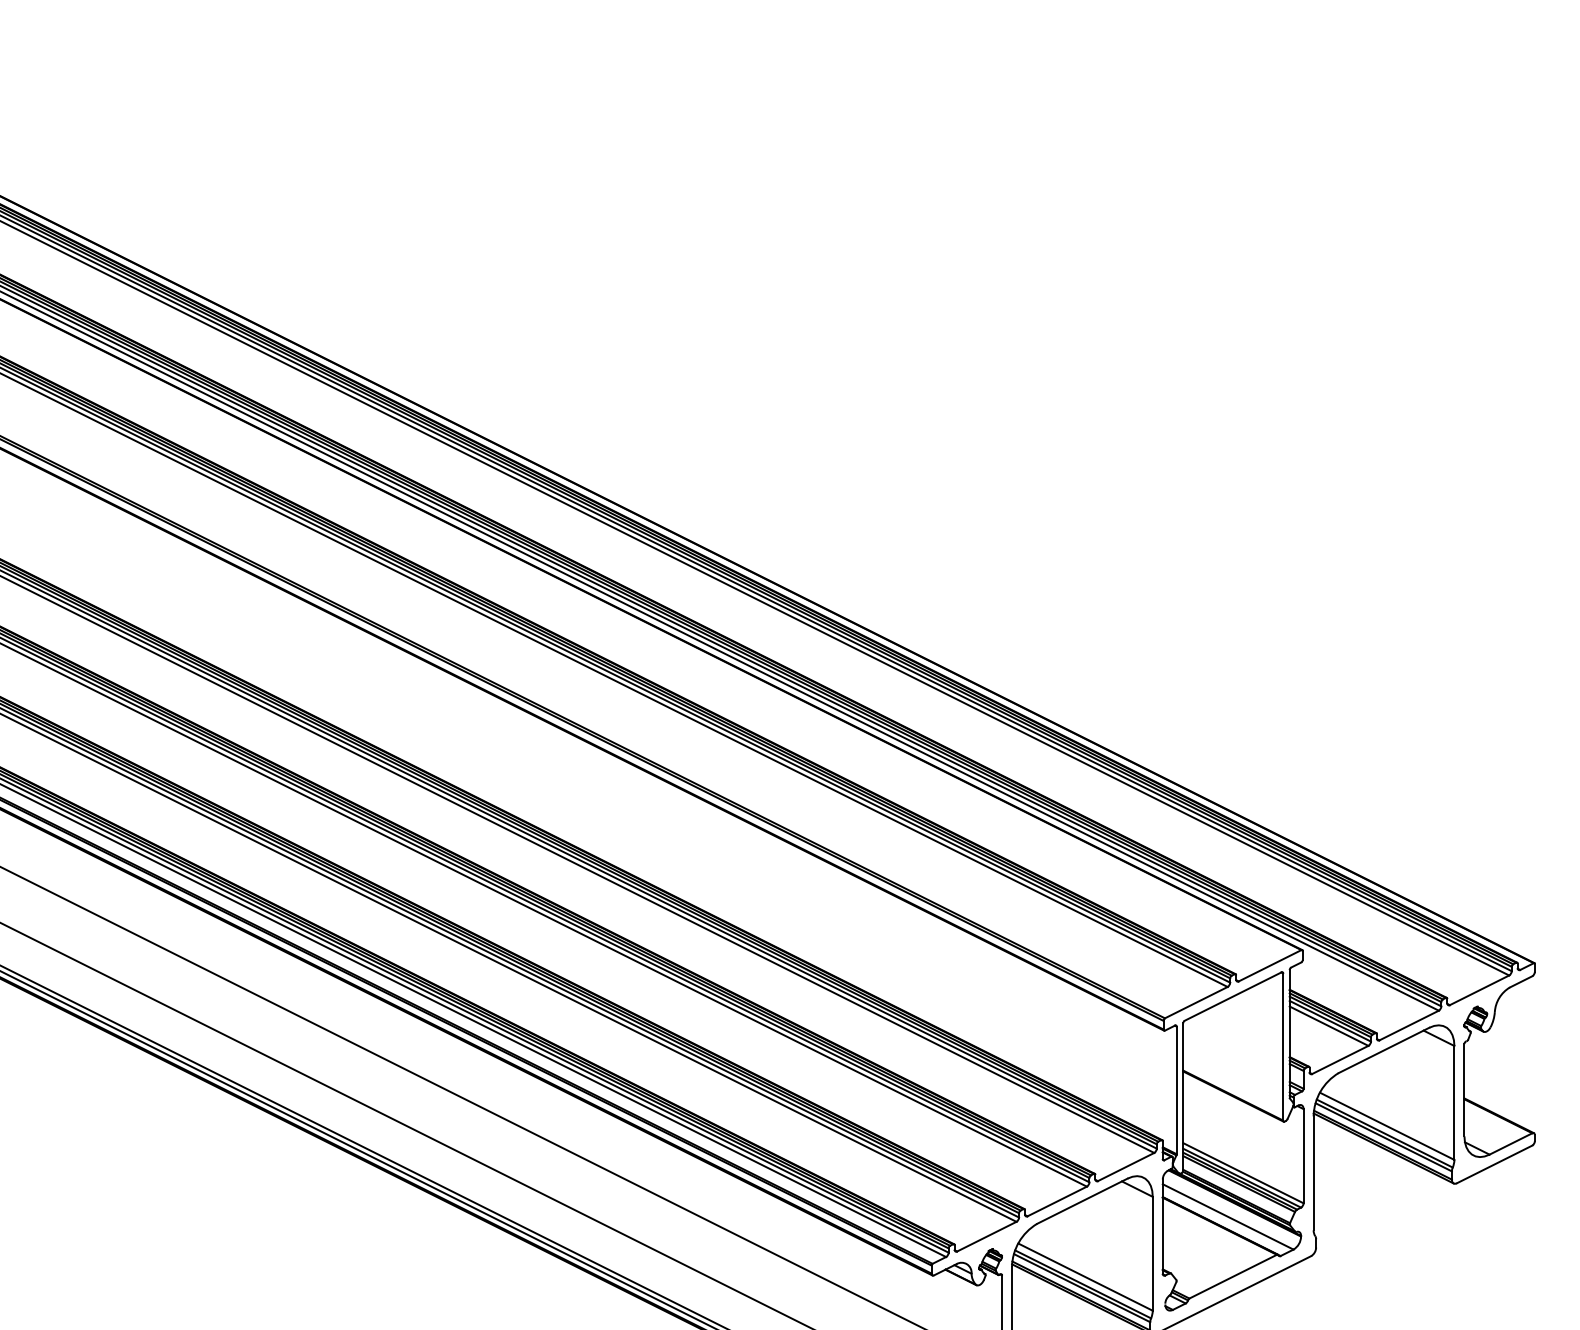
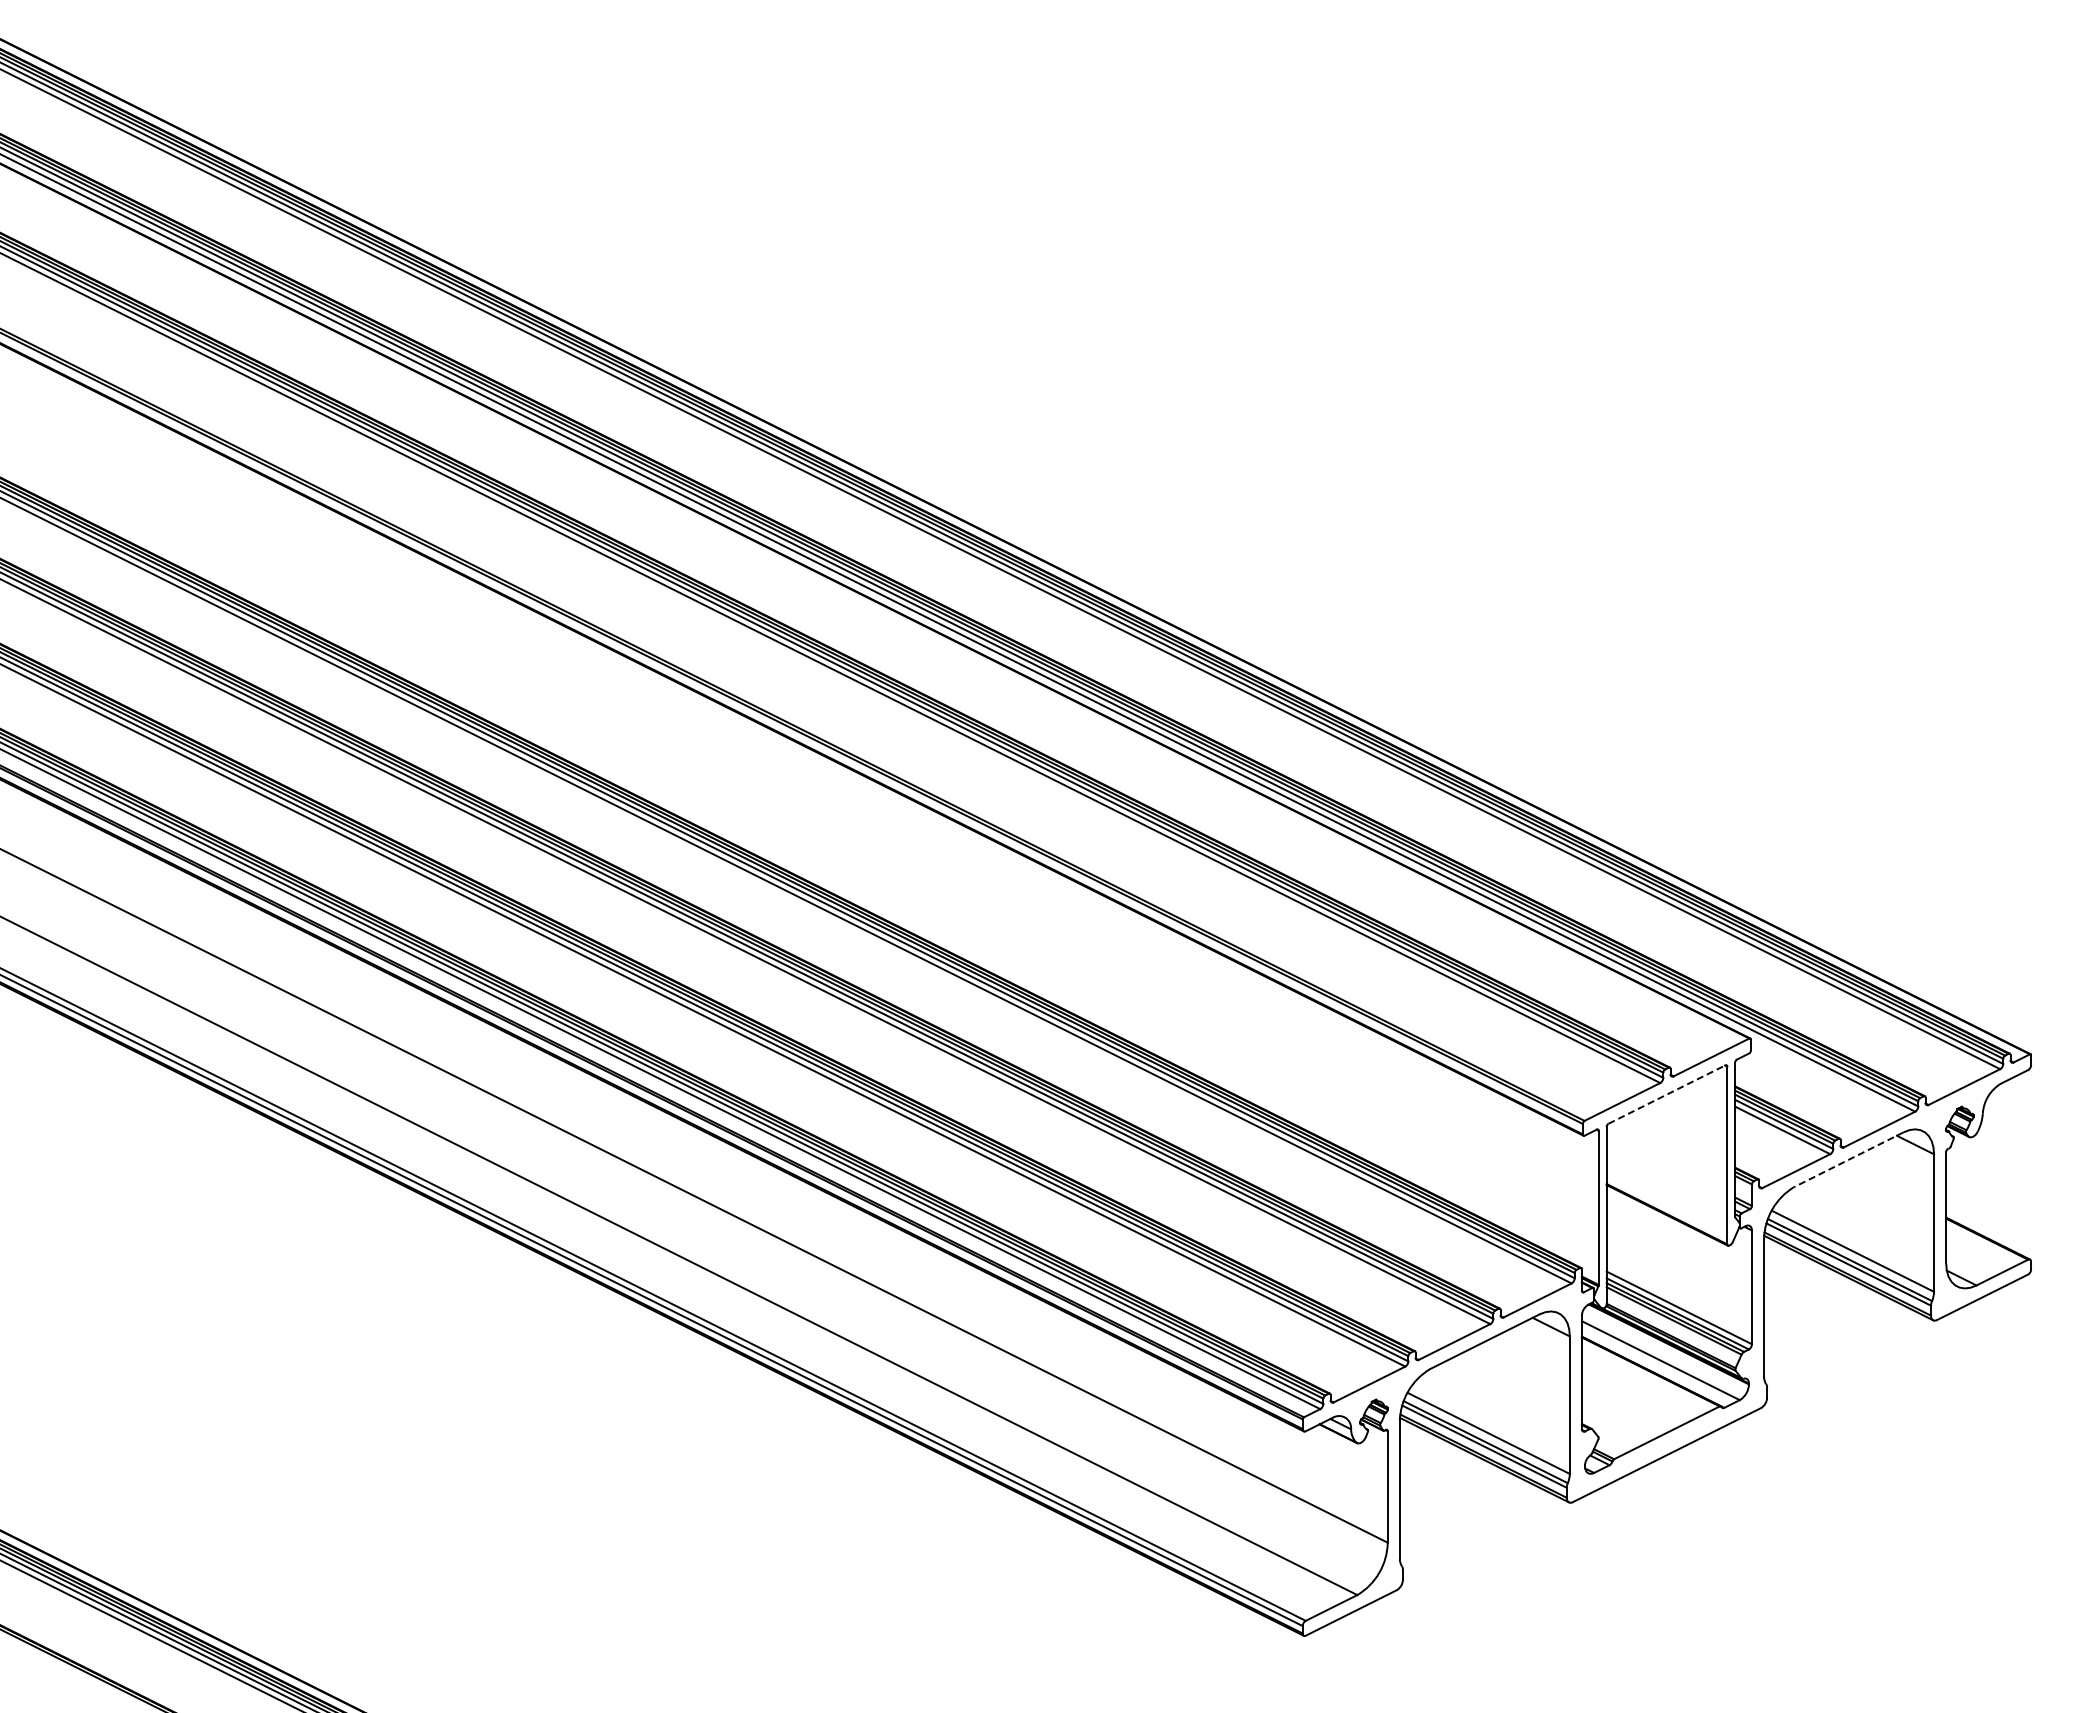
line: (1233, 996) -> (1667, 1094), solid -> dashed
line: (1383, 1050) -> (1848, 1159), solid -> dashed

